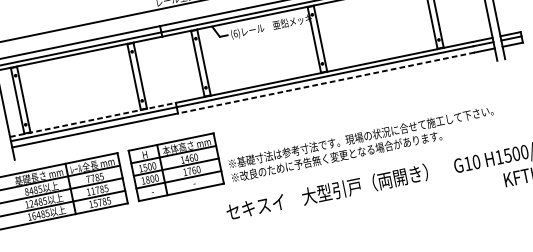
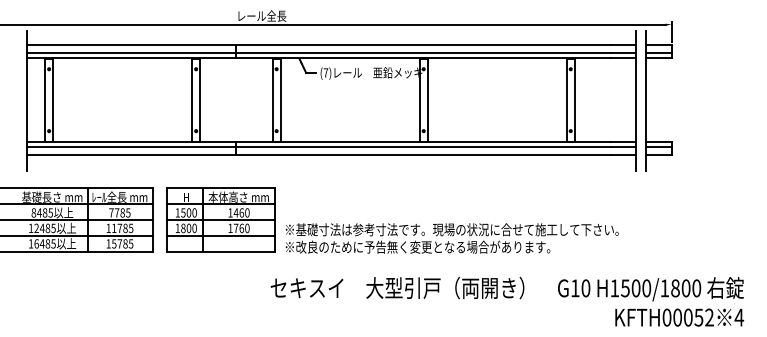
text: (235, 33) -> (325, 72), (6) -> (7)
line: (326, 83) -> (423, 155), dashed -> solid
line: (92, 120) -> (131, 142), dashed -> solid

